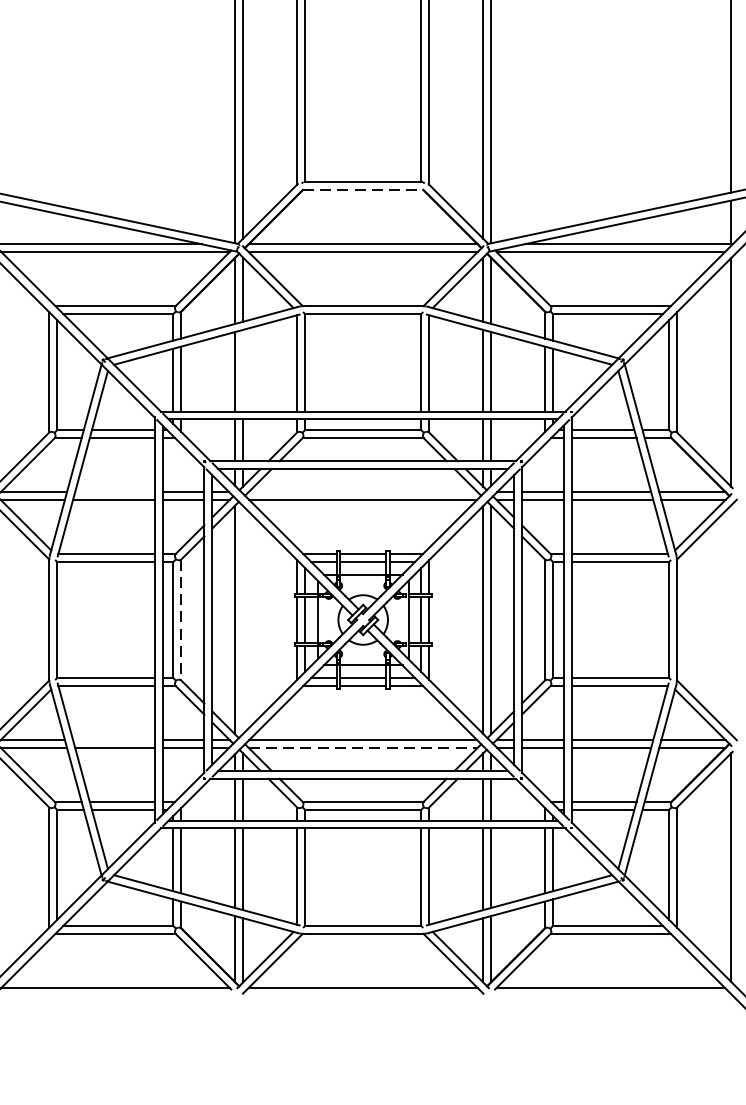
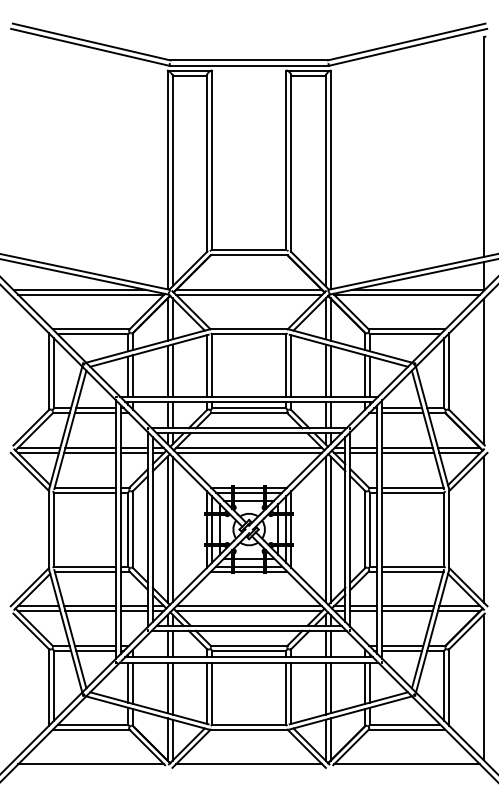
line: (363, 190) -> (249, 255), dashed -> solid
line: (242, 370) -> (172, 370), added
line: (114, 492) -> (90, 448), added
line: (363, 492) -> (249, 448), added
line: (242, 619) -> (172, 529), added
line: (730, 619) -> (483, 529), added
line: (181, 621) -> (133, 530), dashed -> solid
line: (114, 740) -> (90, 606), added
line: (363, 748) -> (249, 611), dashed -> solid

